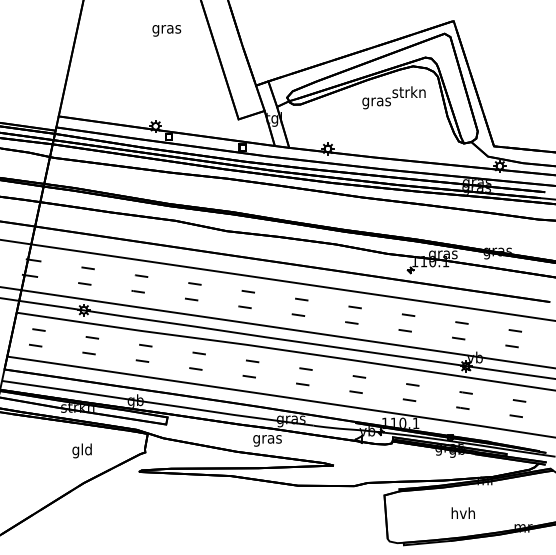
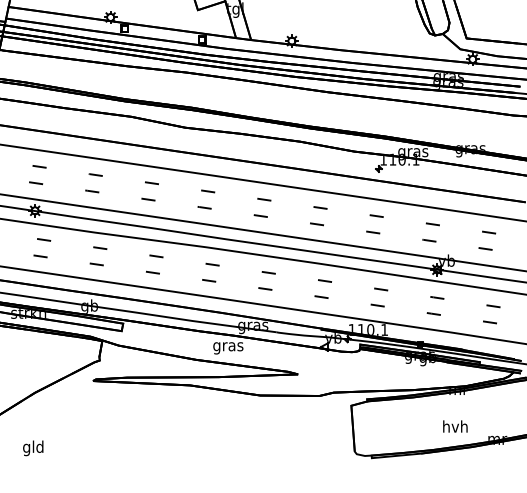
text: (81, 450) -> (32, 447), moved
text: (462, 512) -> (454, 425), moved

